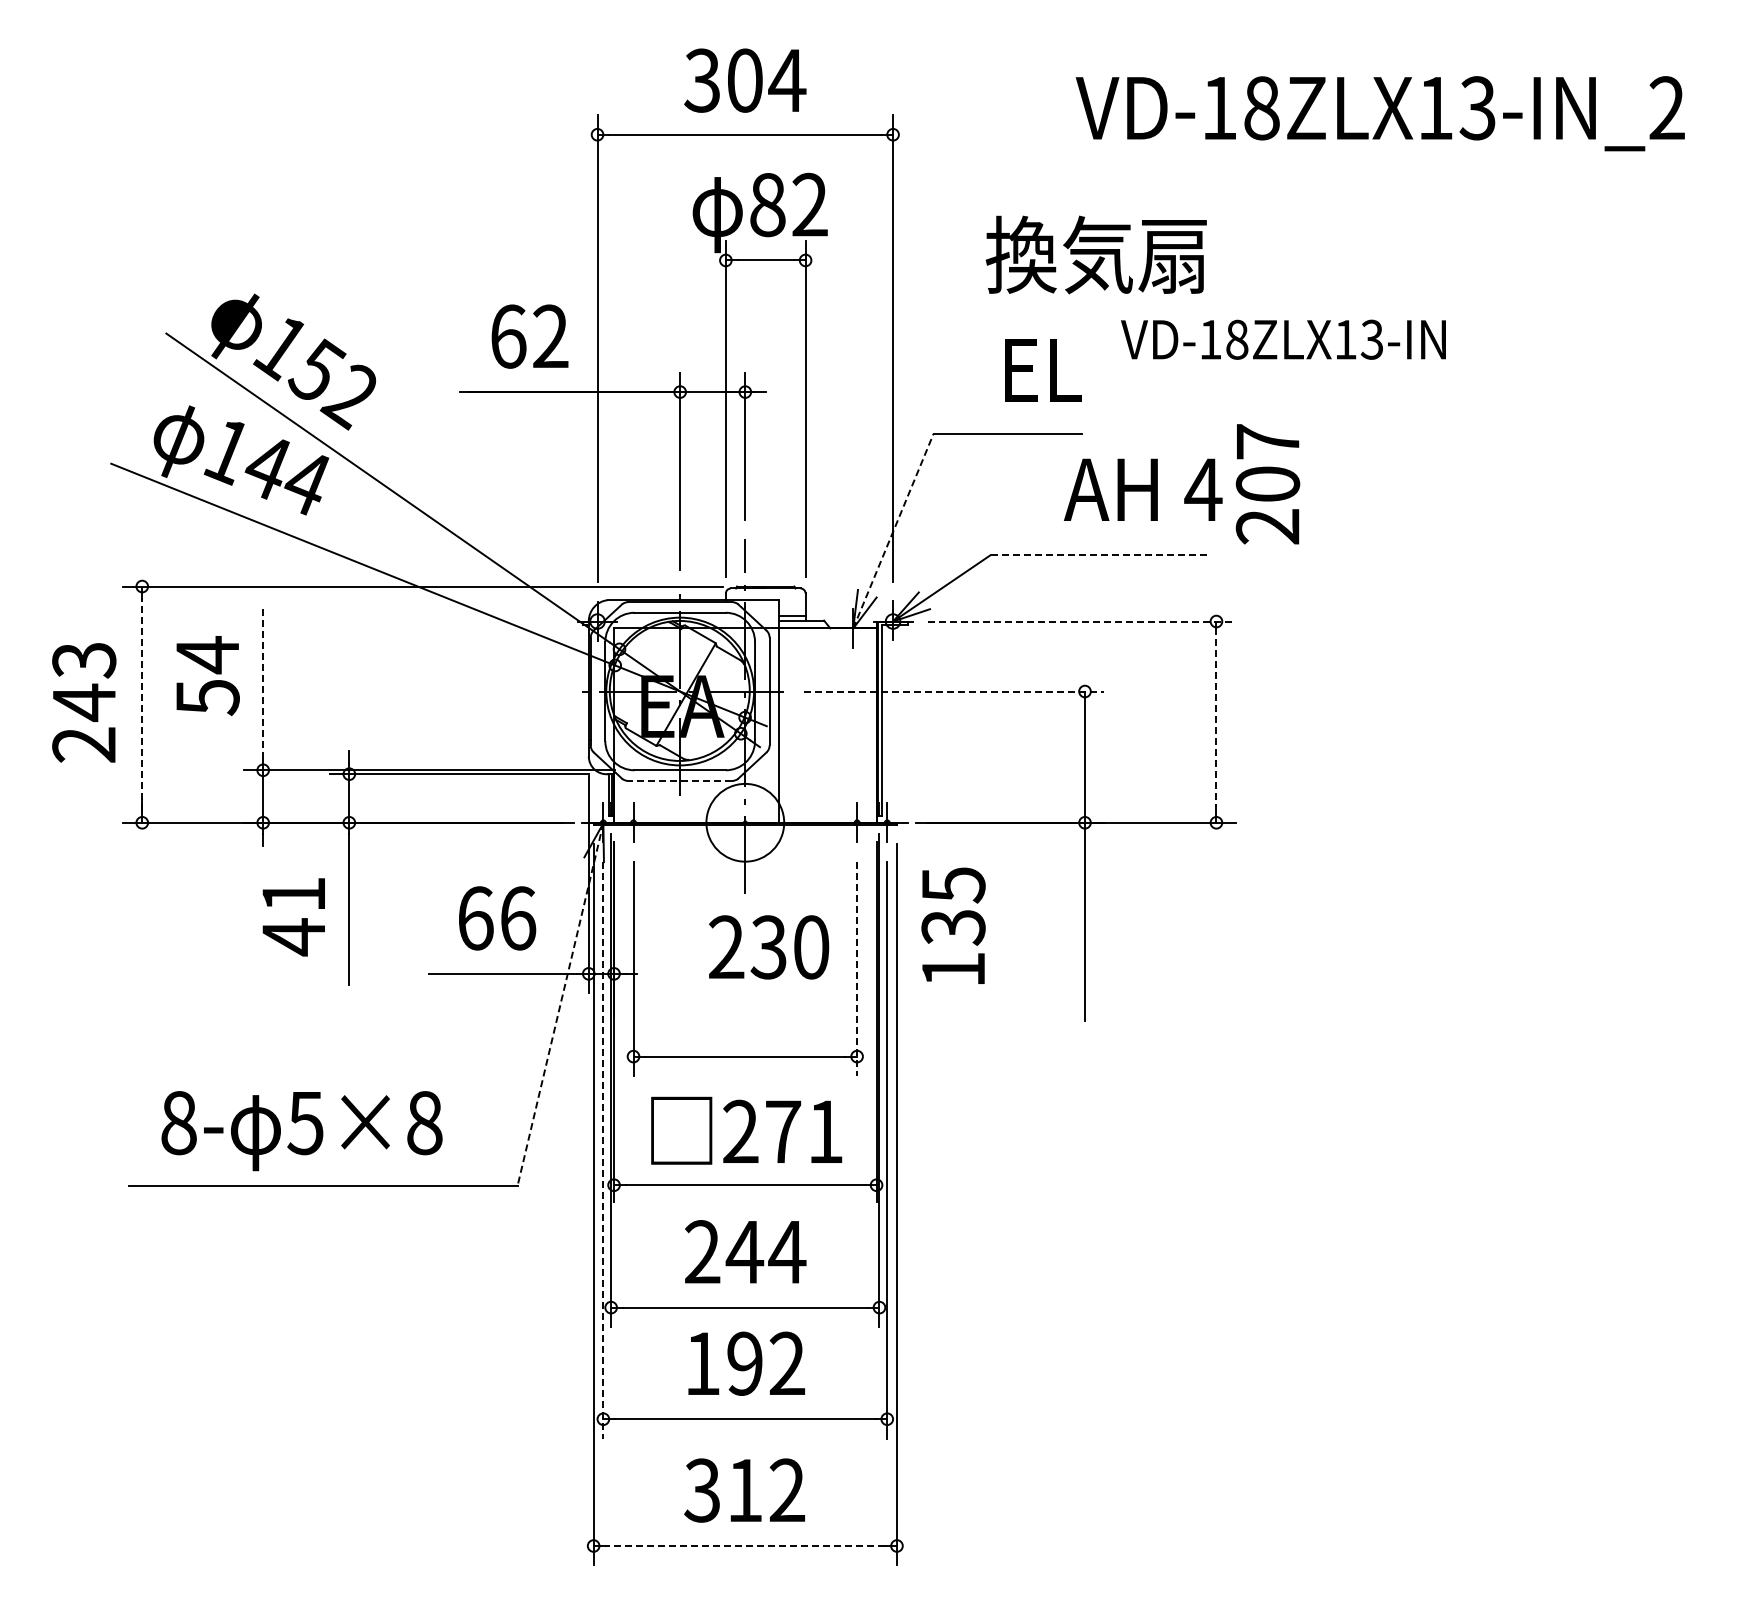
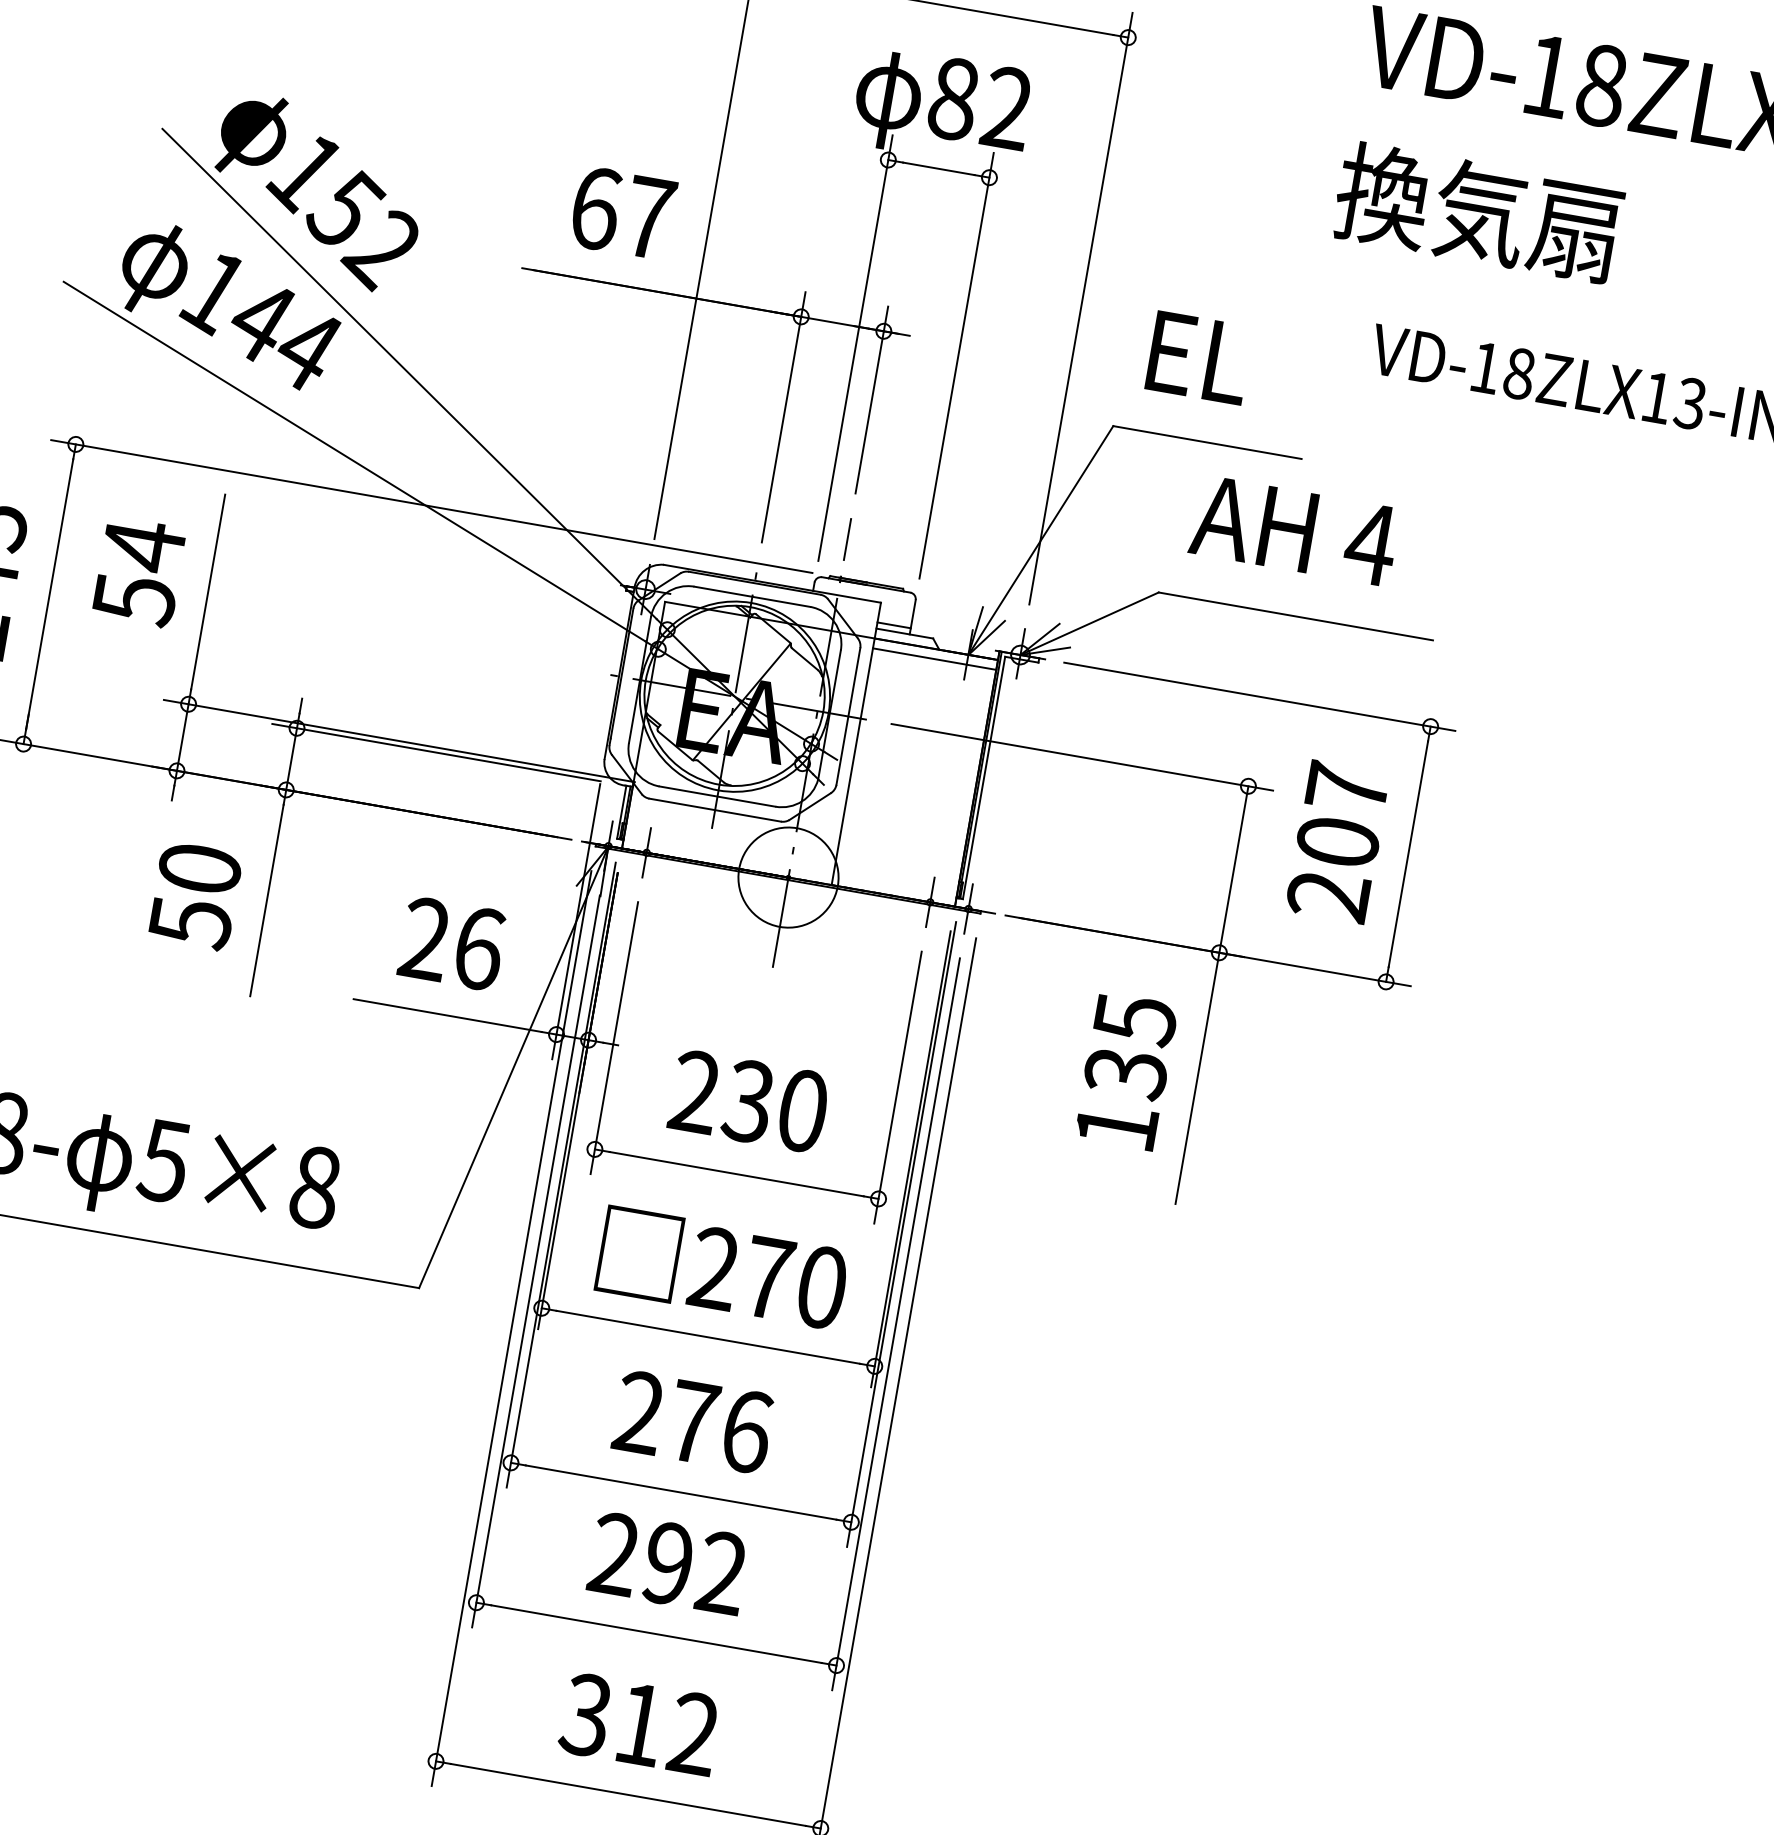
text: (1095, 254) -> (1477, 211), moved
text: (550, 335) -> (649, 216), 62 -> 67
text: (1043, 370) -> (1199, 358), moved
text: (1267, 484) -> (1337, 842), moved
text: (1143, 489) -> (1295, 530), moved
line: (893, 530) -> (1041, 539), dashed -> solid
line: (1098, 555) -> (1295, 616), dashed -> solid
line: (1082, 621) -> (1260, 696), dashed -> solid
line: (827, 636) -> (933, 659), added
line: (263, 681) -> (208, 591), dashed -> solid
line: (954, 691) -> (1082, 757), dashed -> solid
line: (142, 704) -> (50, 594), dashed -> solid
line: (1216, 722) -> (1408, 854), dashed -> solid
line: (680, 780) -> (715, 809), dashed -> solid
text: (293, 916) -> (194, 896), 41 -> 50
text: (475, 918) -> (425, 939), 66 -> 26
text: (953, 925) -> (1126, 1070), moved
text: (769, 947) -> (749, 1101), moved
line: (857, 969) -> (898, 1088), dashed -> solid
line: (560, 1005) -> (513, 1068), dashed -> solid
text: (825, 1131) -> (821, 1286), 271 -> 270
line: (603, 1150) -> (536, 1261), dashed -> solid
text: (765, 1252) -> (718, 1427), 244 -> 276
text: (702, 1362) -> (614, 1552), 192 -> 292
line: (745, 1546) -> (628, 1795), dashed -> solid

